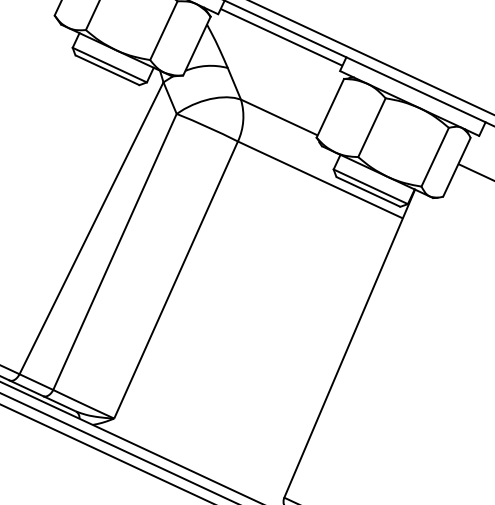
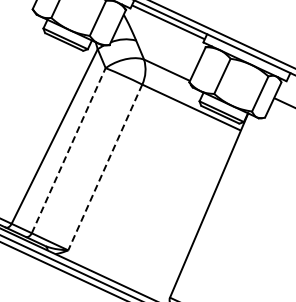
line: (114, 251) -> (68, 150), solid -> dashed
line: (176, 278) -> (105, 166), solid -> dashed

